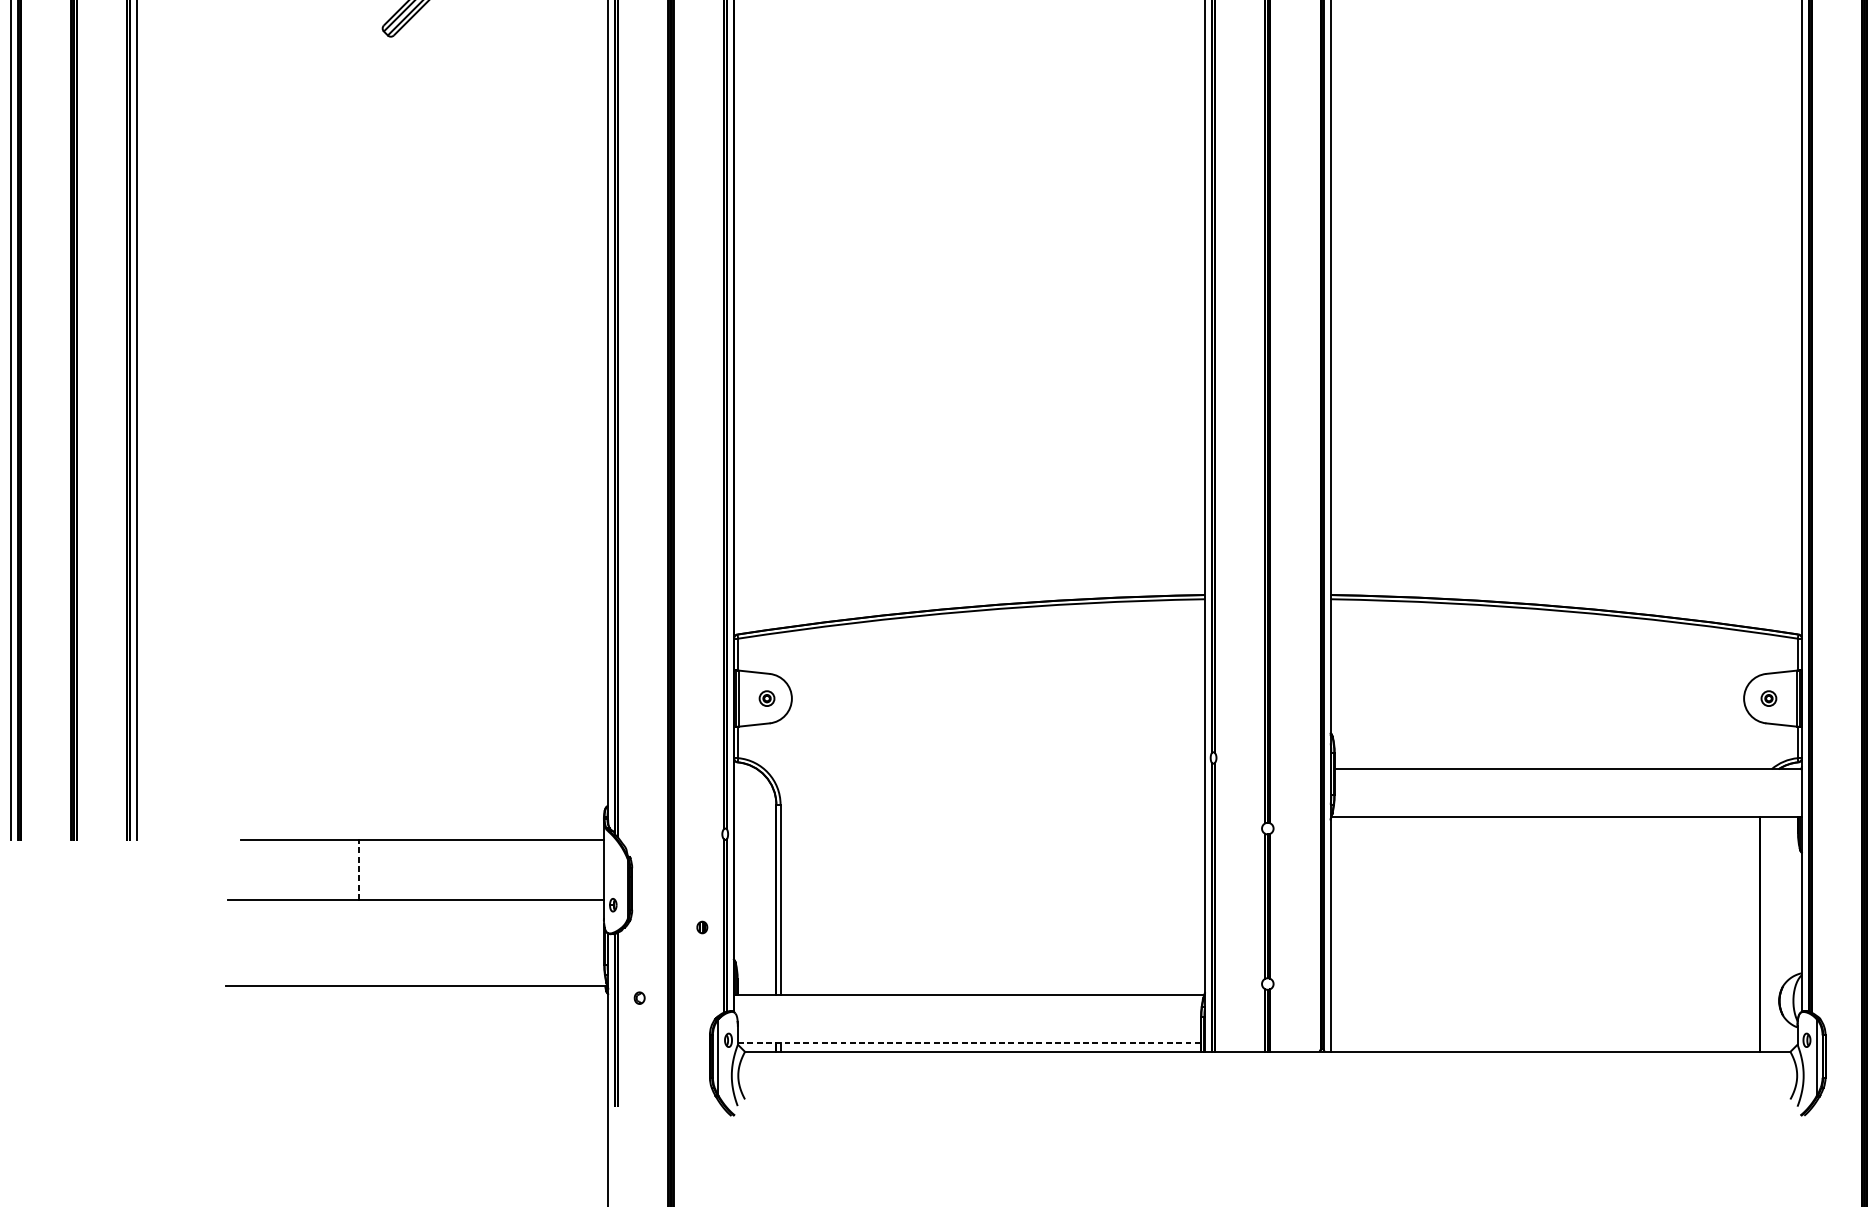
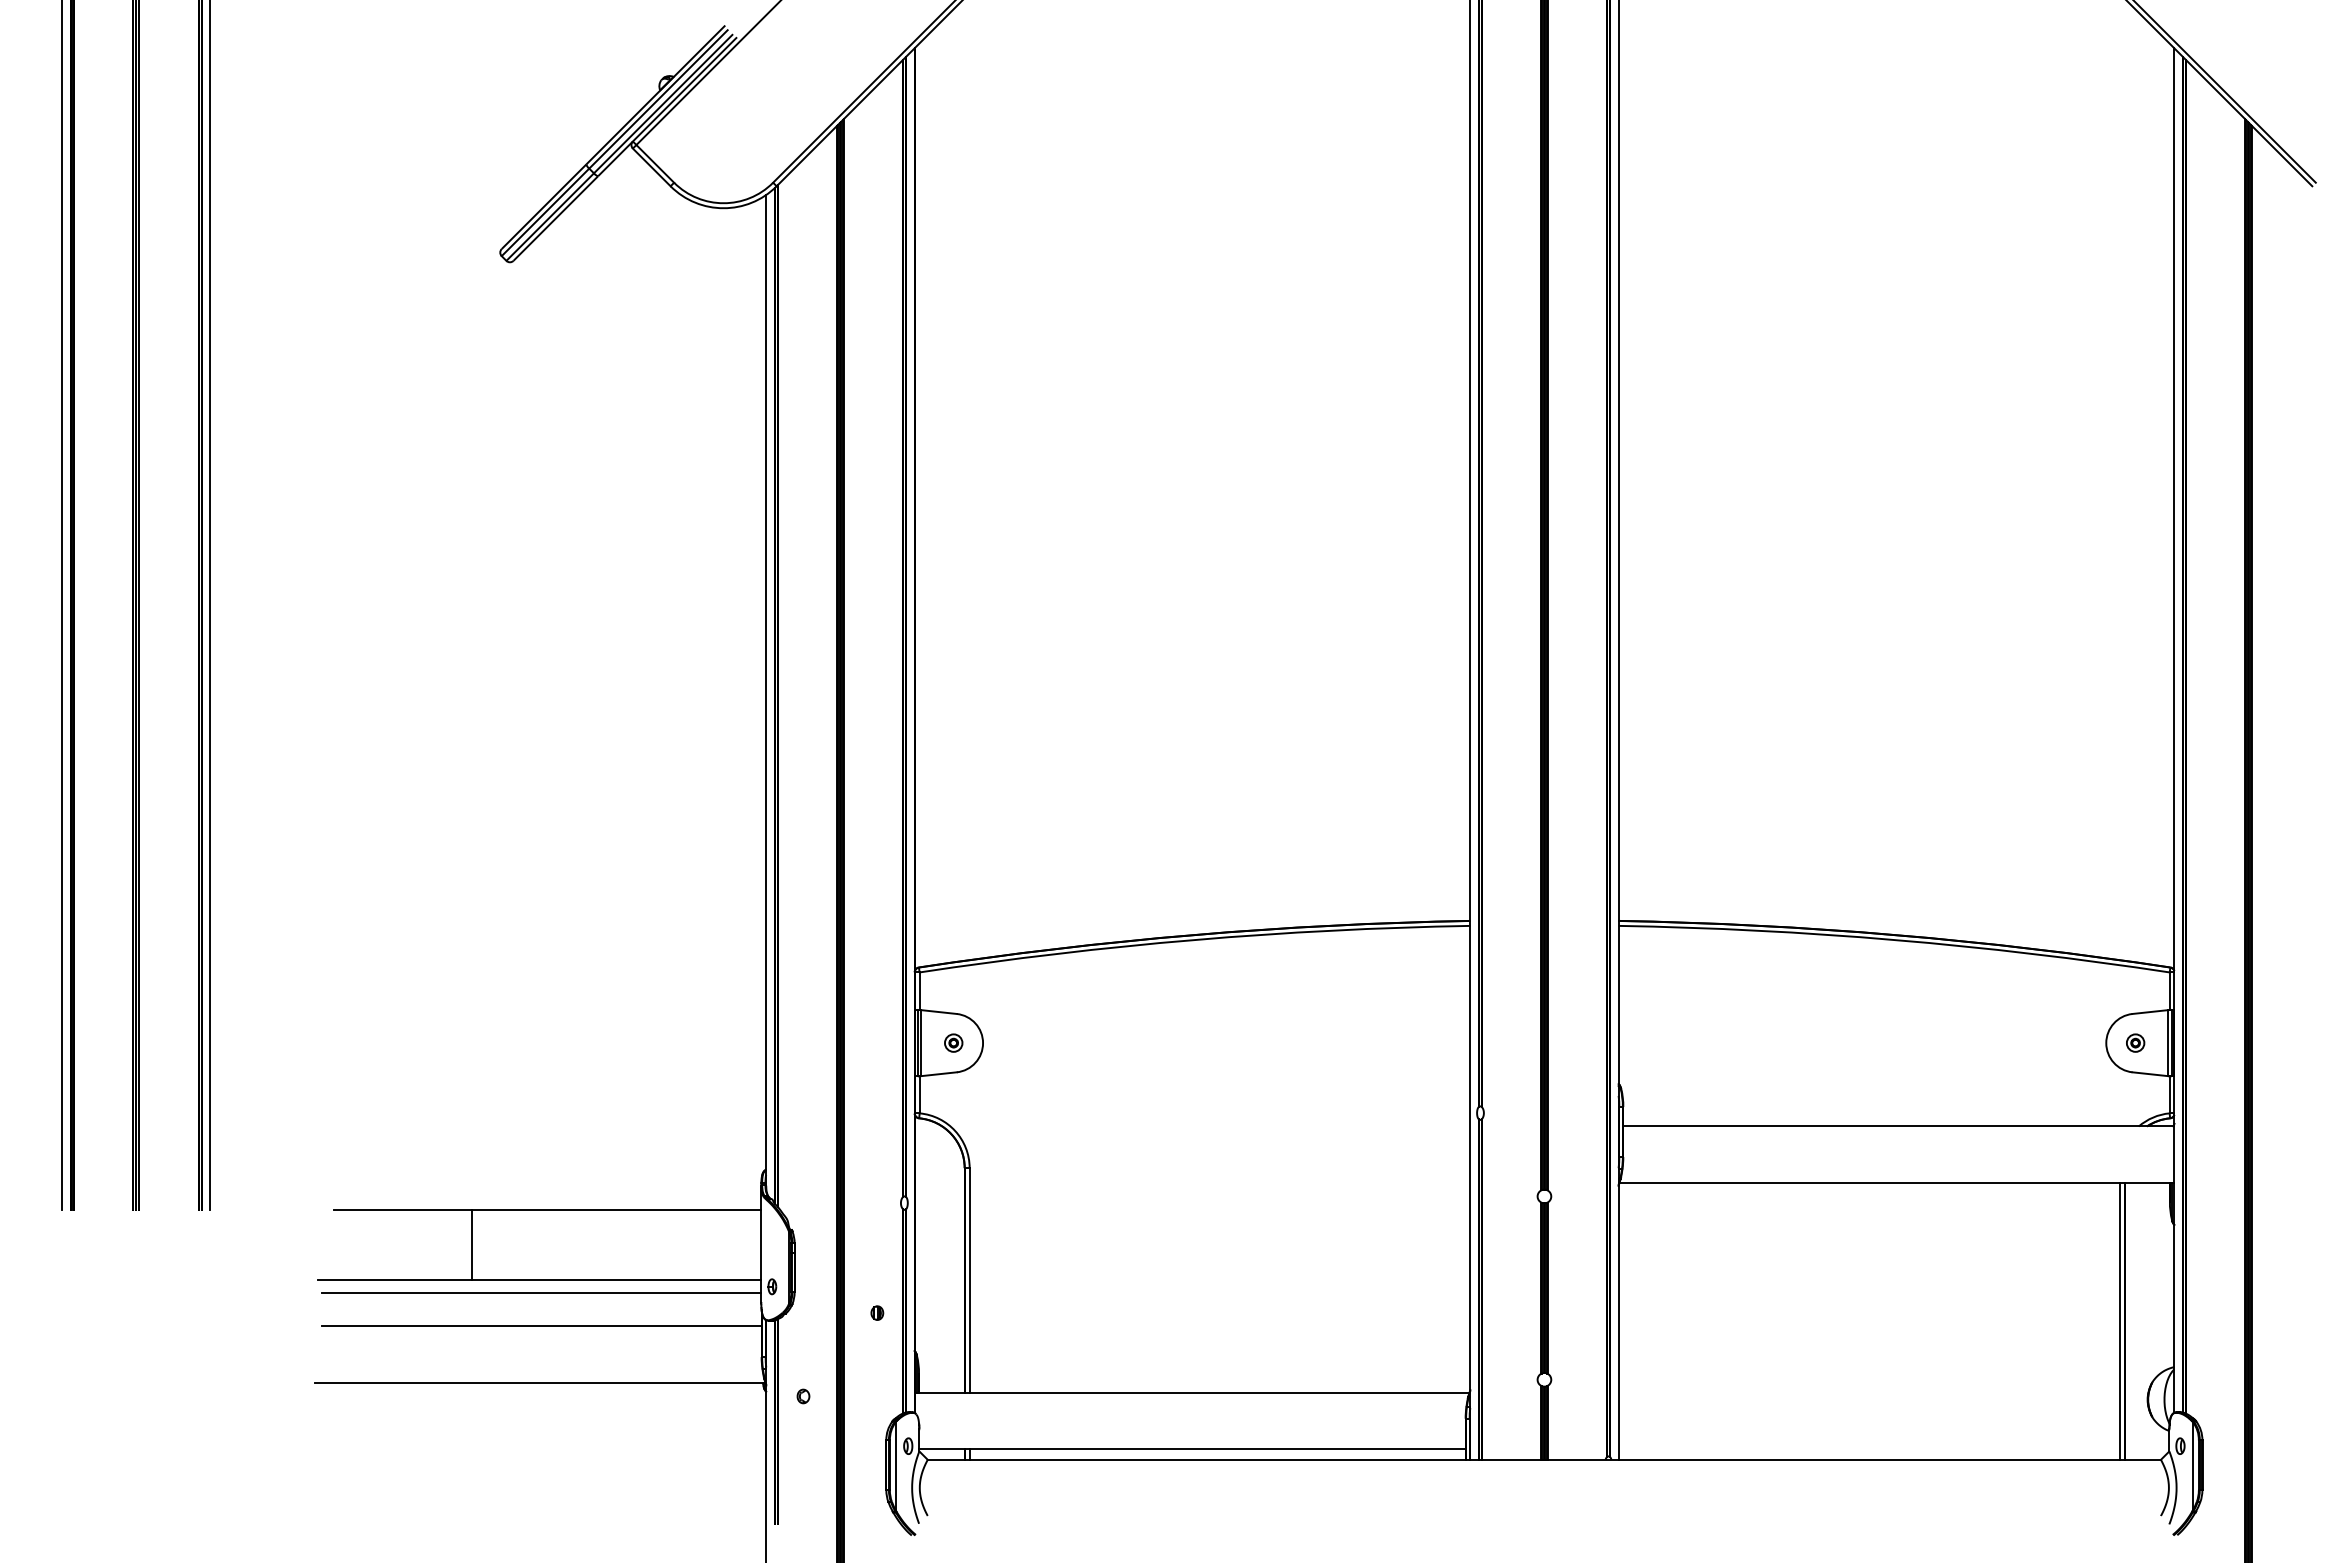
line: (359, 869) -> (472, 1244), dashed -> solid
line: (417, 910) -> (541, 1293), added
line: (1755, 933) -> (2119, 1320), added
line: (417, 938) -> (541, 1326), added
line: (969, 1043) -> (1192, 1449), dashed -> solid

